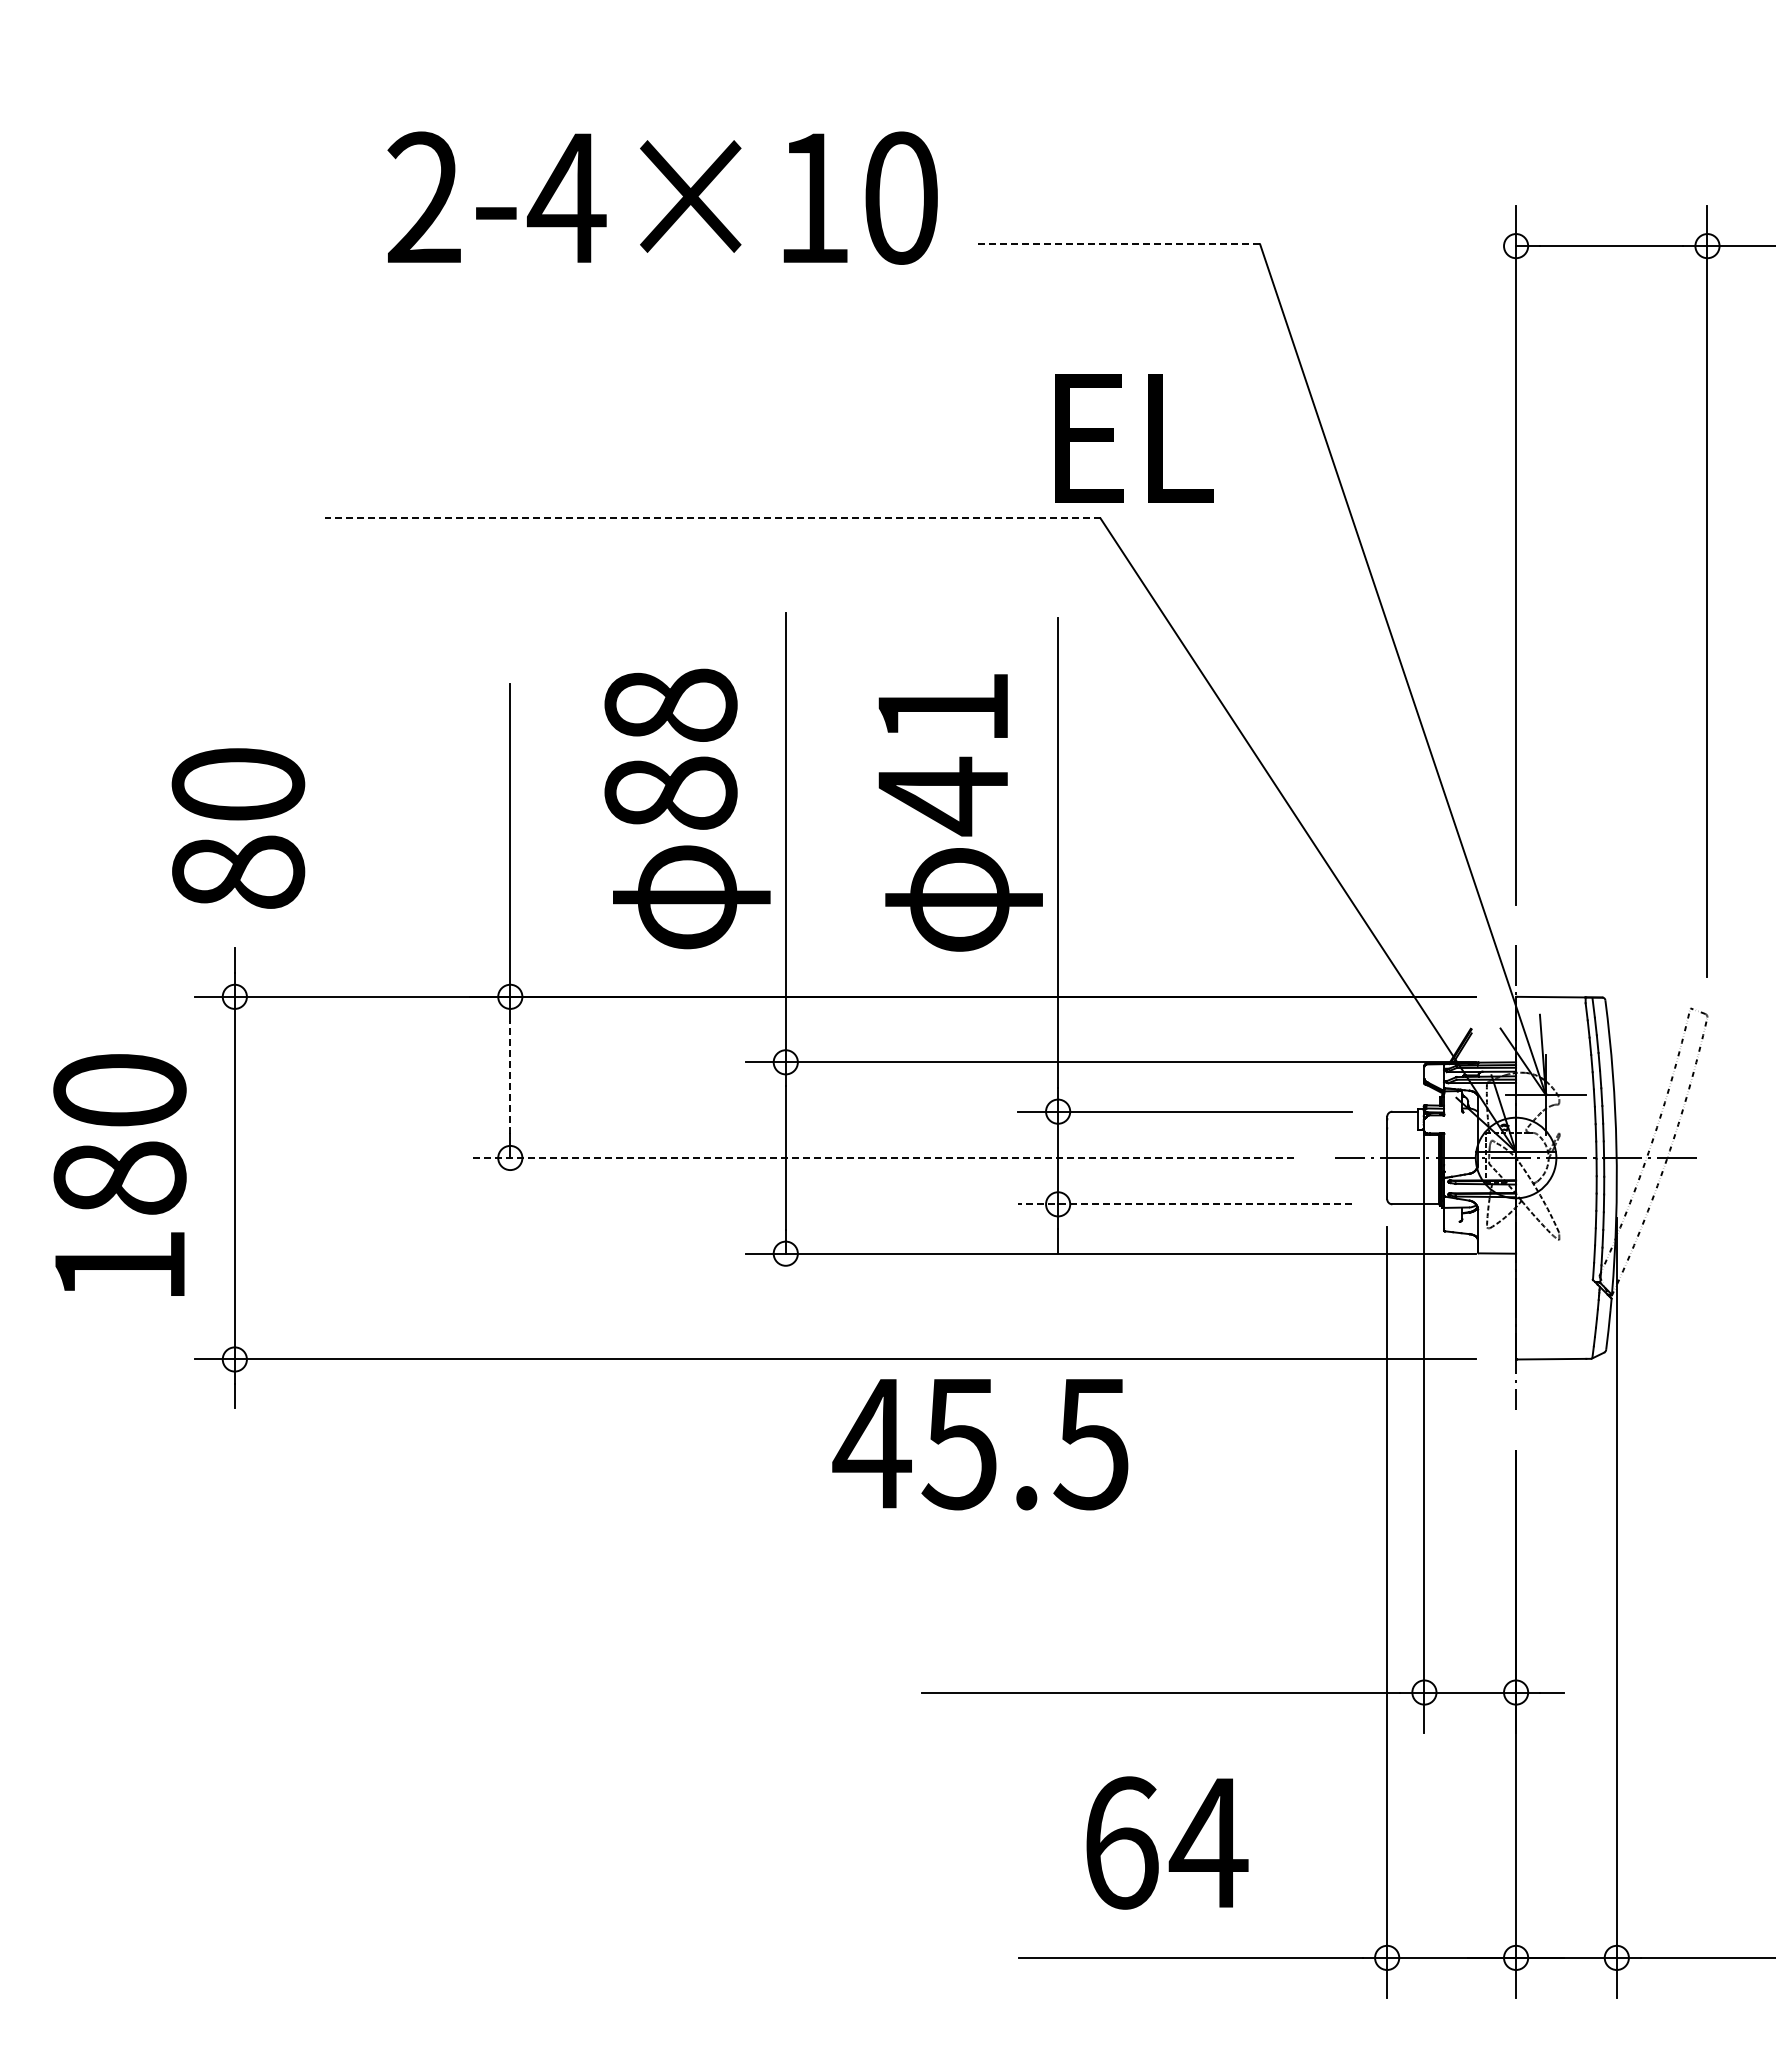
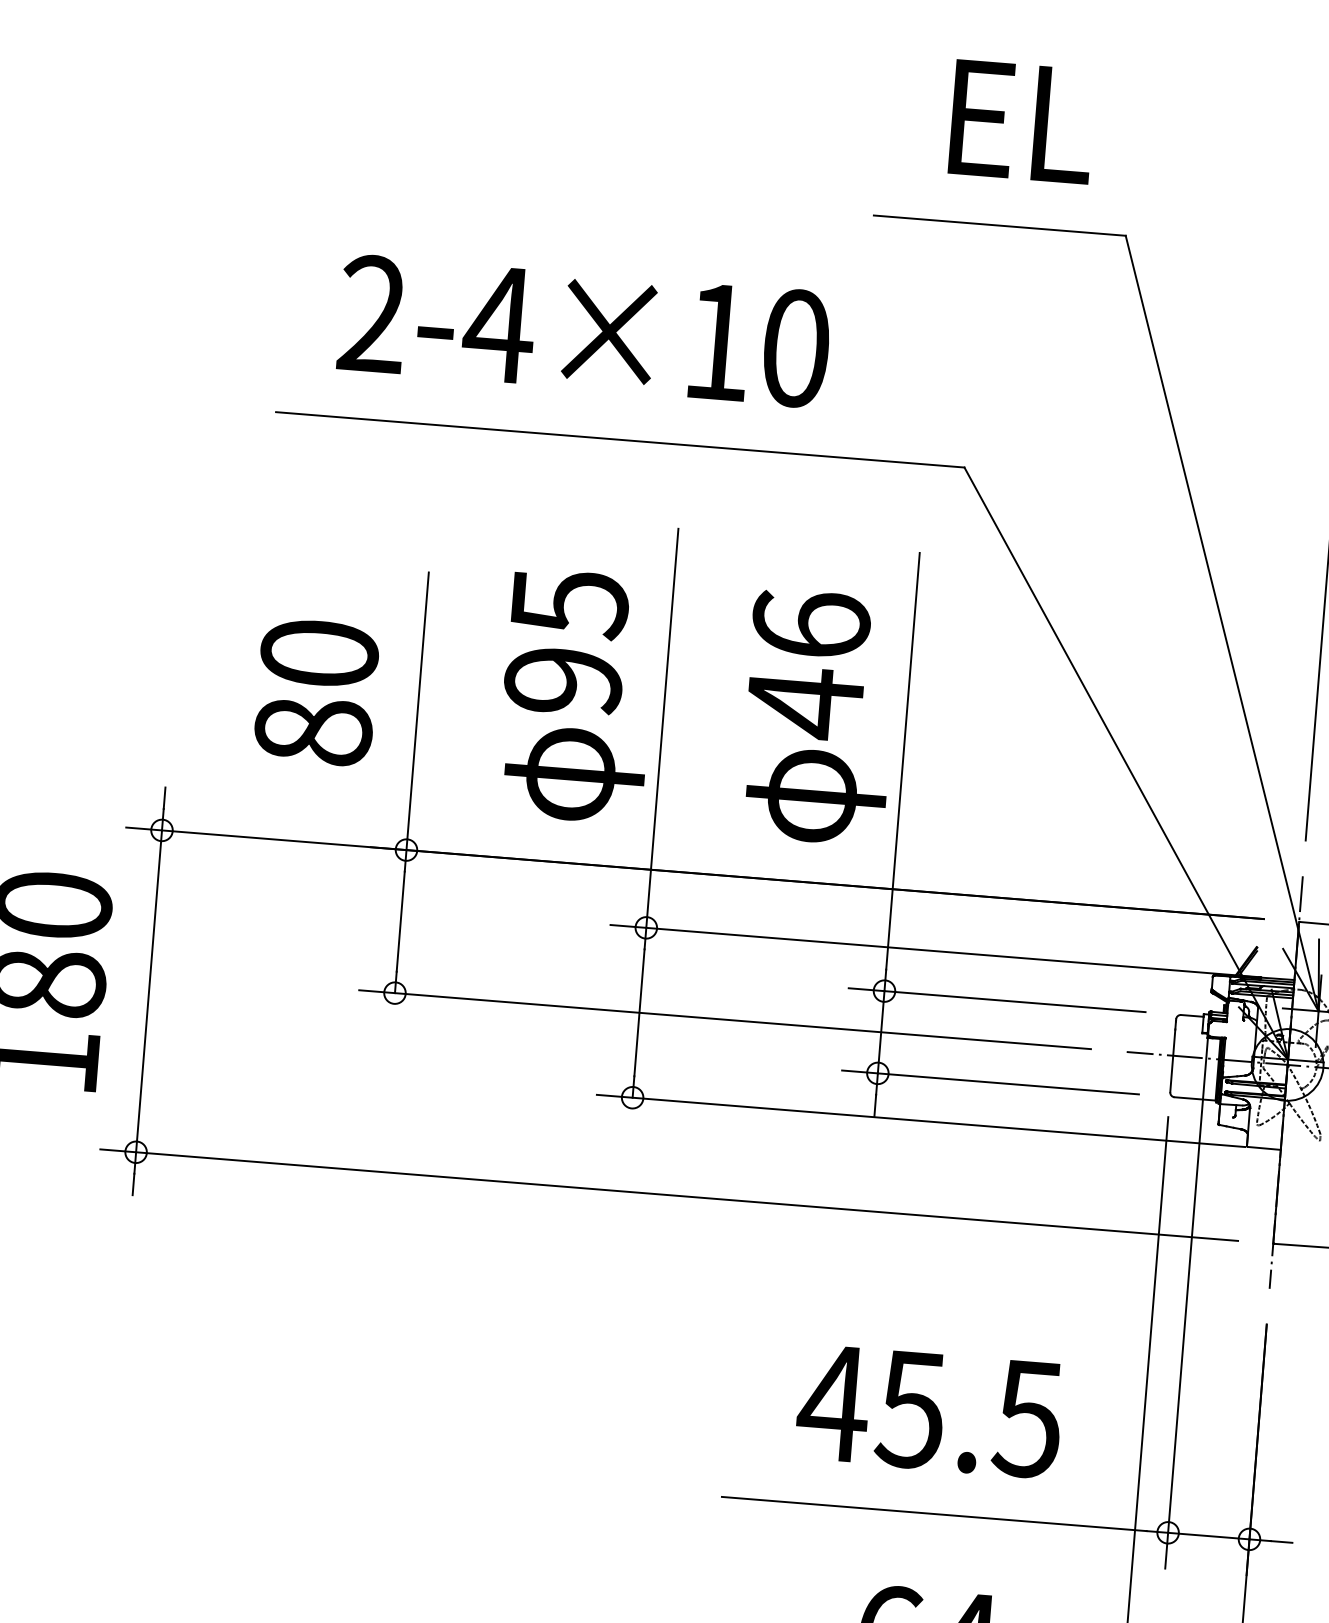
text: (662, 197) -> (584, 330), moved
line: (1118, 244) -> (1000, 225), dashed -> solid
text: (1134, 438) -> (1022, 122), moved
line: (712, 518) -> (620, 439), dashed -> solid
text: (942, 706) -> (810, 623), 41 -> 46
text: (670, 749) -> (566, 642), 88 -> 95
text: (238, 828) -> (316, 692), moved
line: (510, 1076) -> (400, 920), dashed -> solid
line: (881, 1158) -> (724, 1020), dashed -> solid
line: (1184, 1204) -> (990, 1082), dashed -> solid
text: (980, 1444) -> (929, 1411), moved

